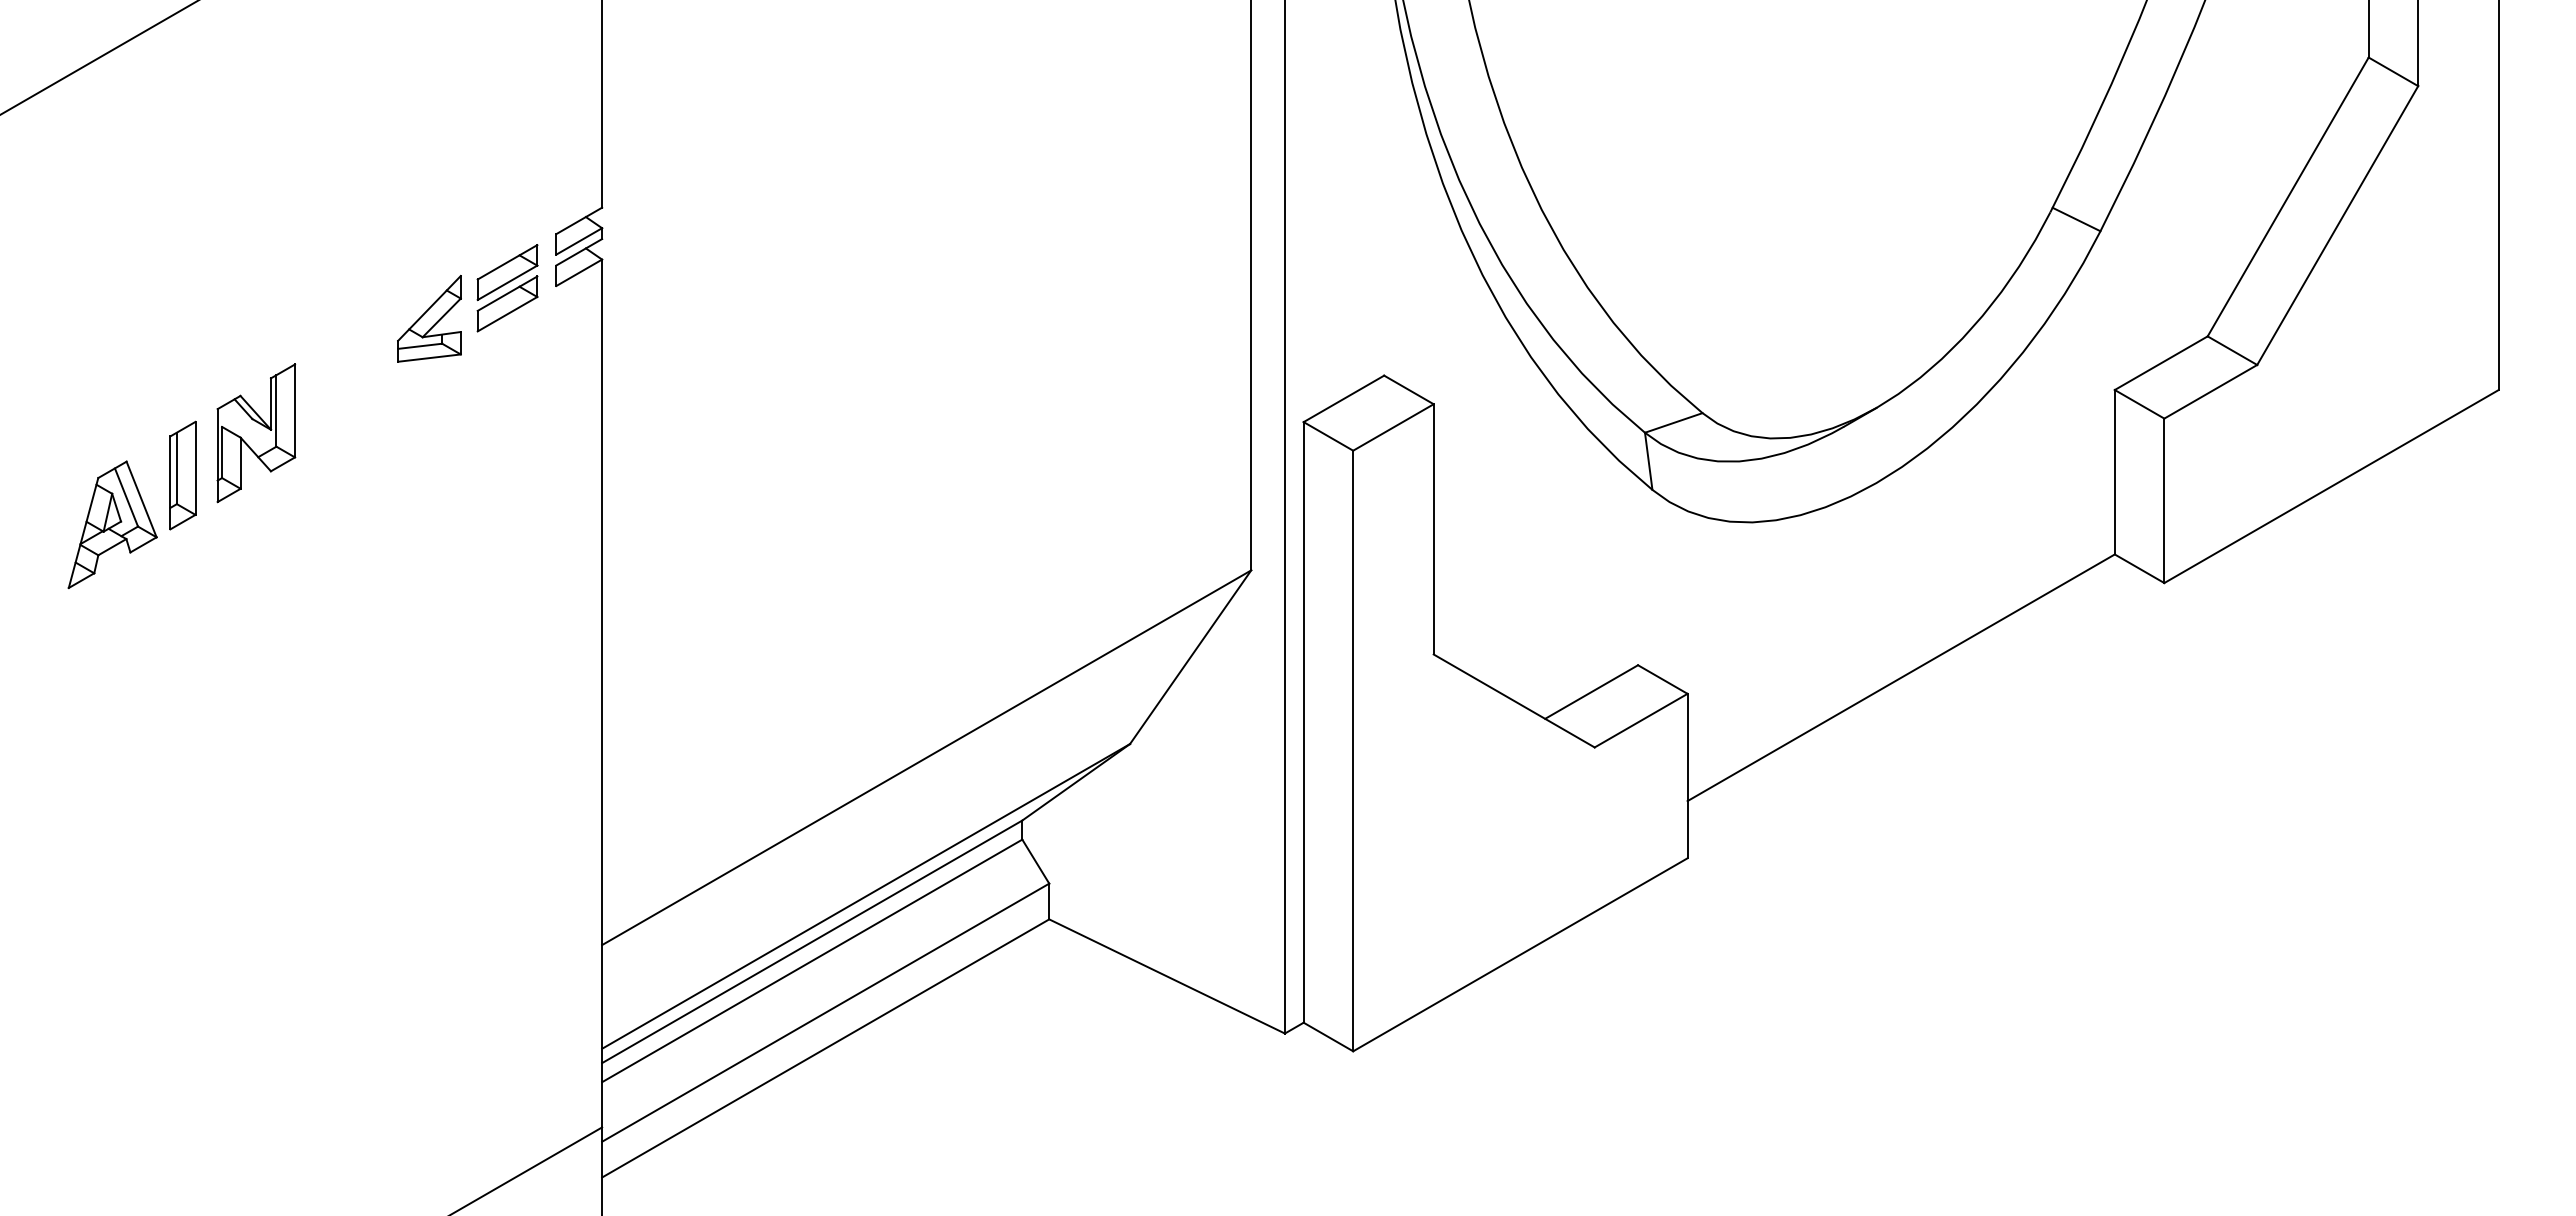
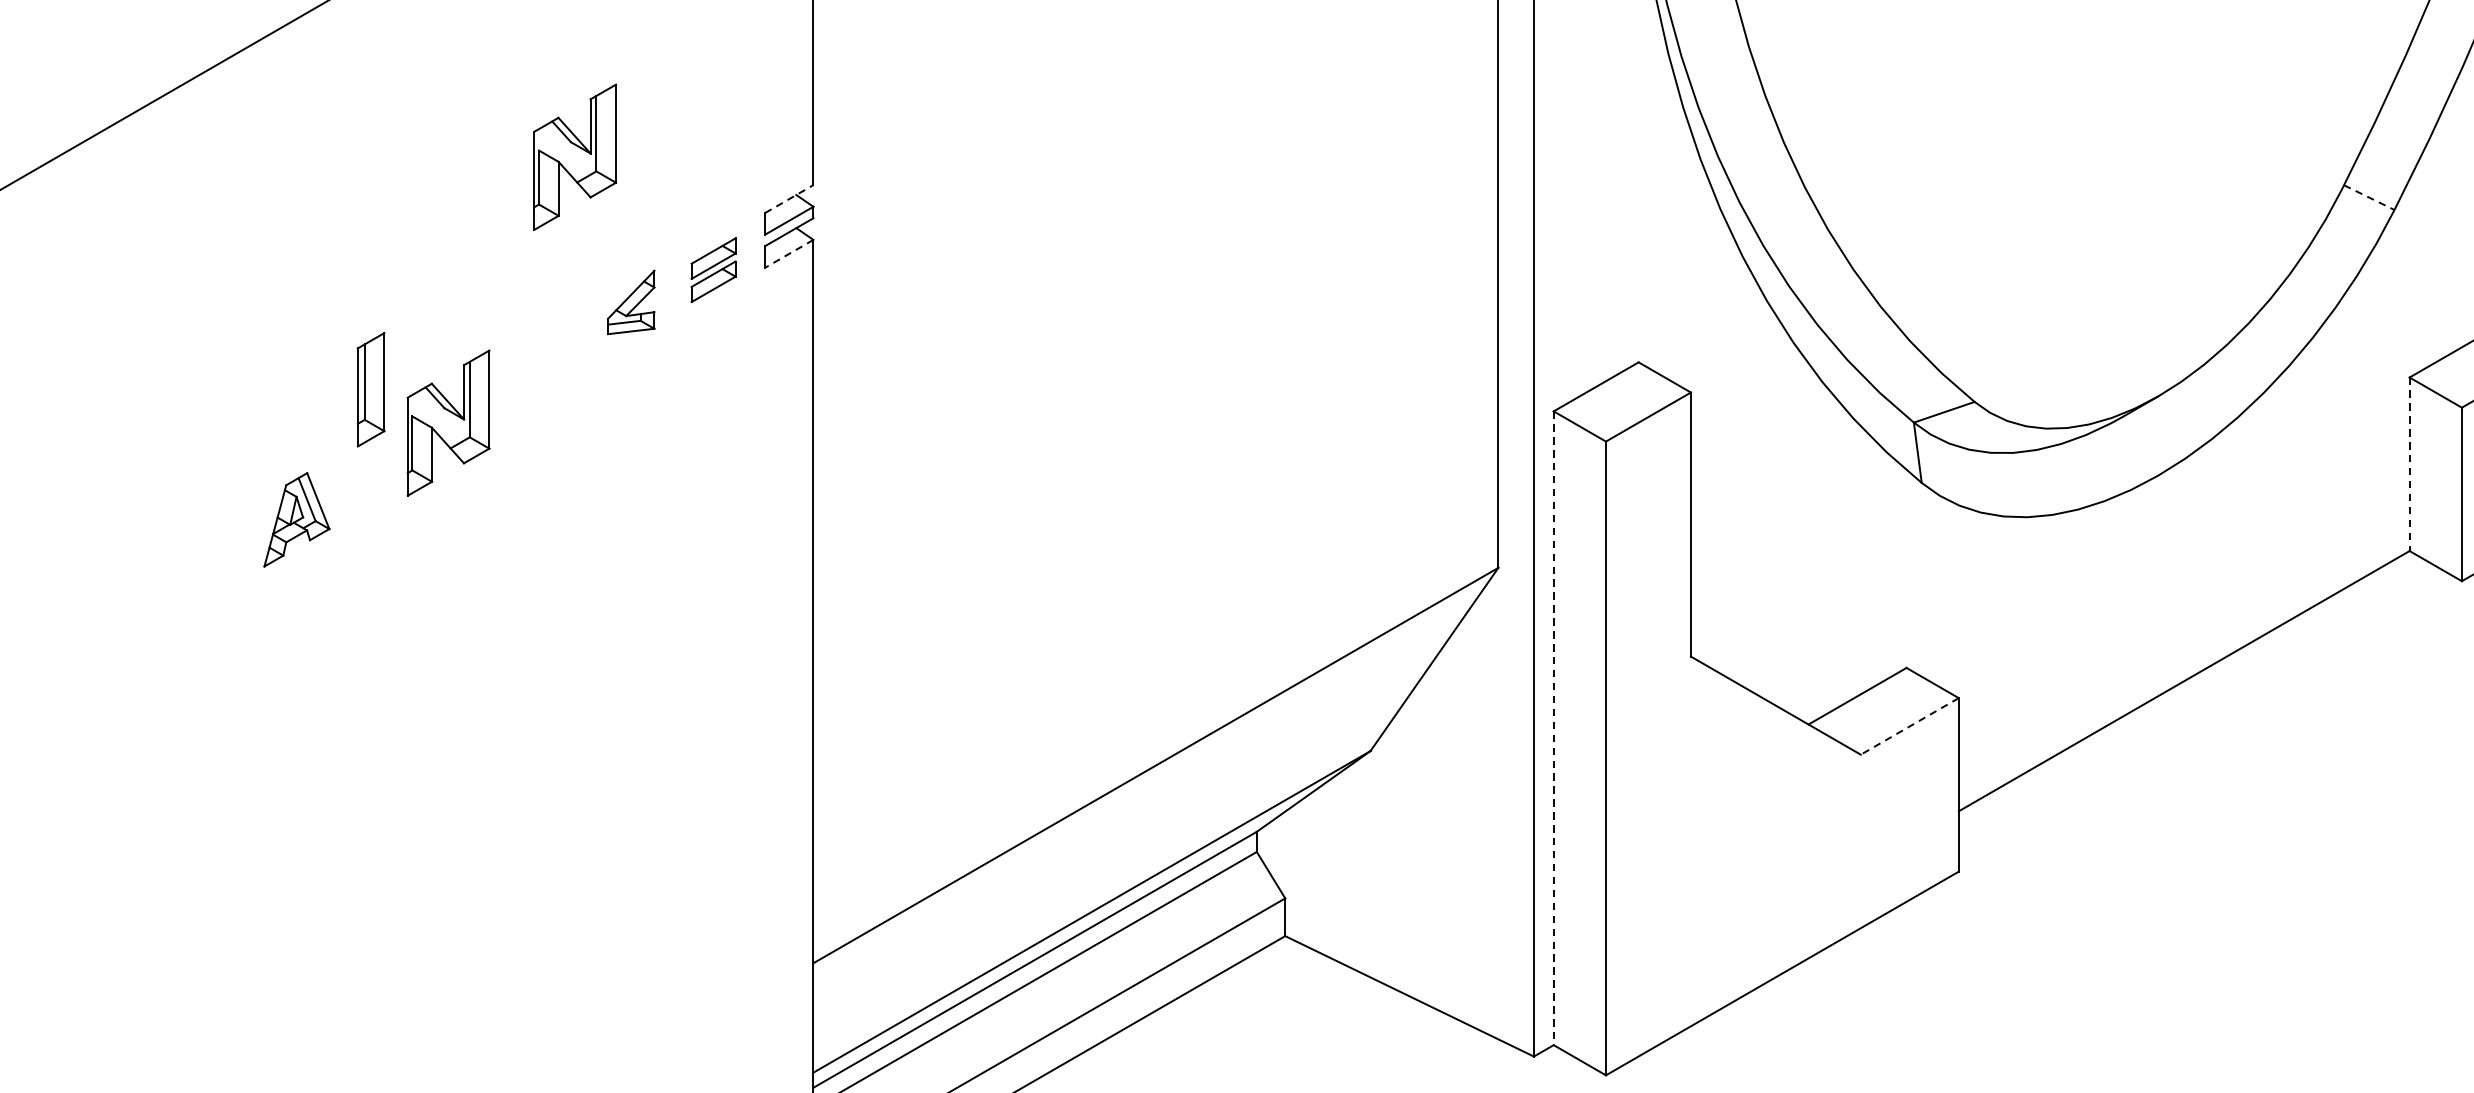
part: (376, 181) -> (575, 157), added
line: (2076, 219) -> (2369, 197), solid -> dashed
line: (579, 220) -> (789, 198), solid -> dashed
line: (578, 273) -> (788, 254), solid -> dashed
part: (507, 288) -> (713, 270), size x0.7
part: (429, 318) -> (631, 302), size x0.7
line: (2114, 472) -> (2409, 464), solid -> dashed
part: (182, 475) -> (370, 389), moved
part: (112, 524) -> (296, 519), size x0.7
line: (1641, 720) -> (1910, 726), solid -> dashed
line: (1303, 722) -> (1553, 728), solid -> dashed

